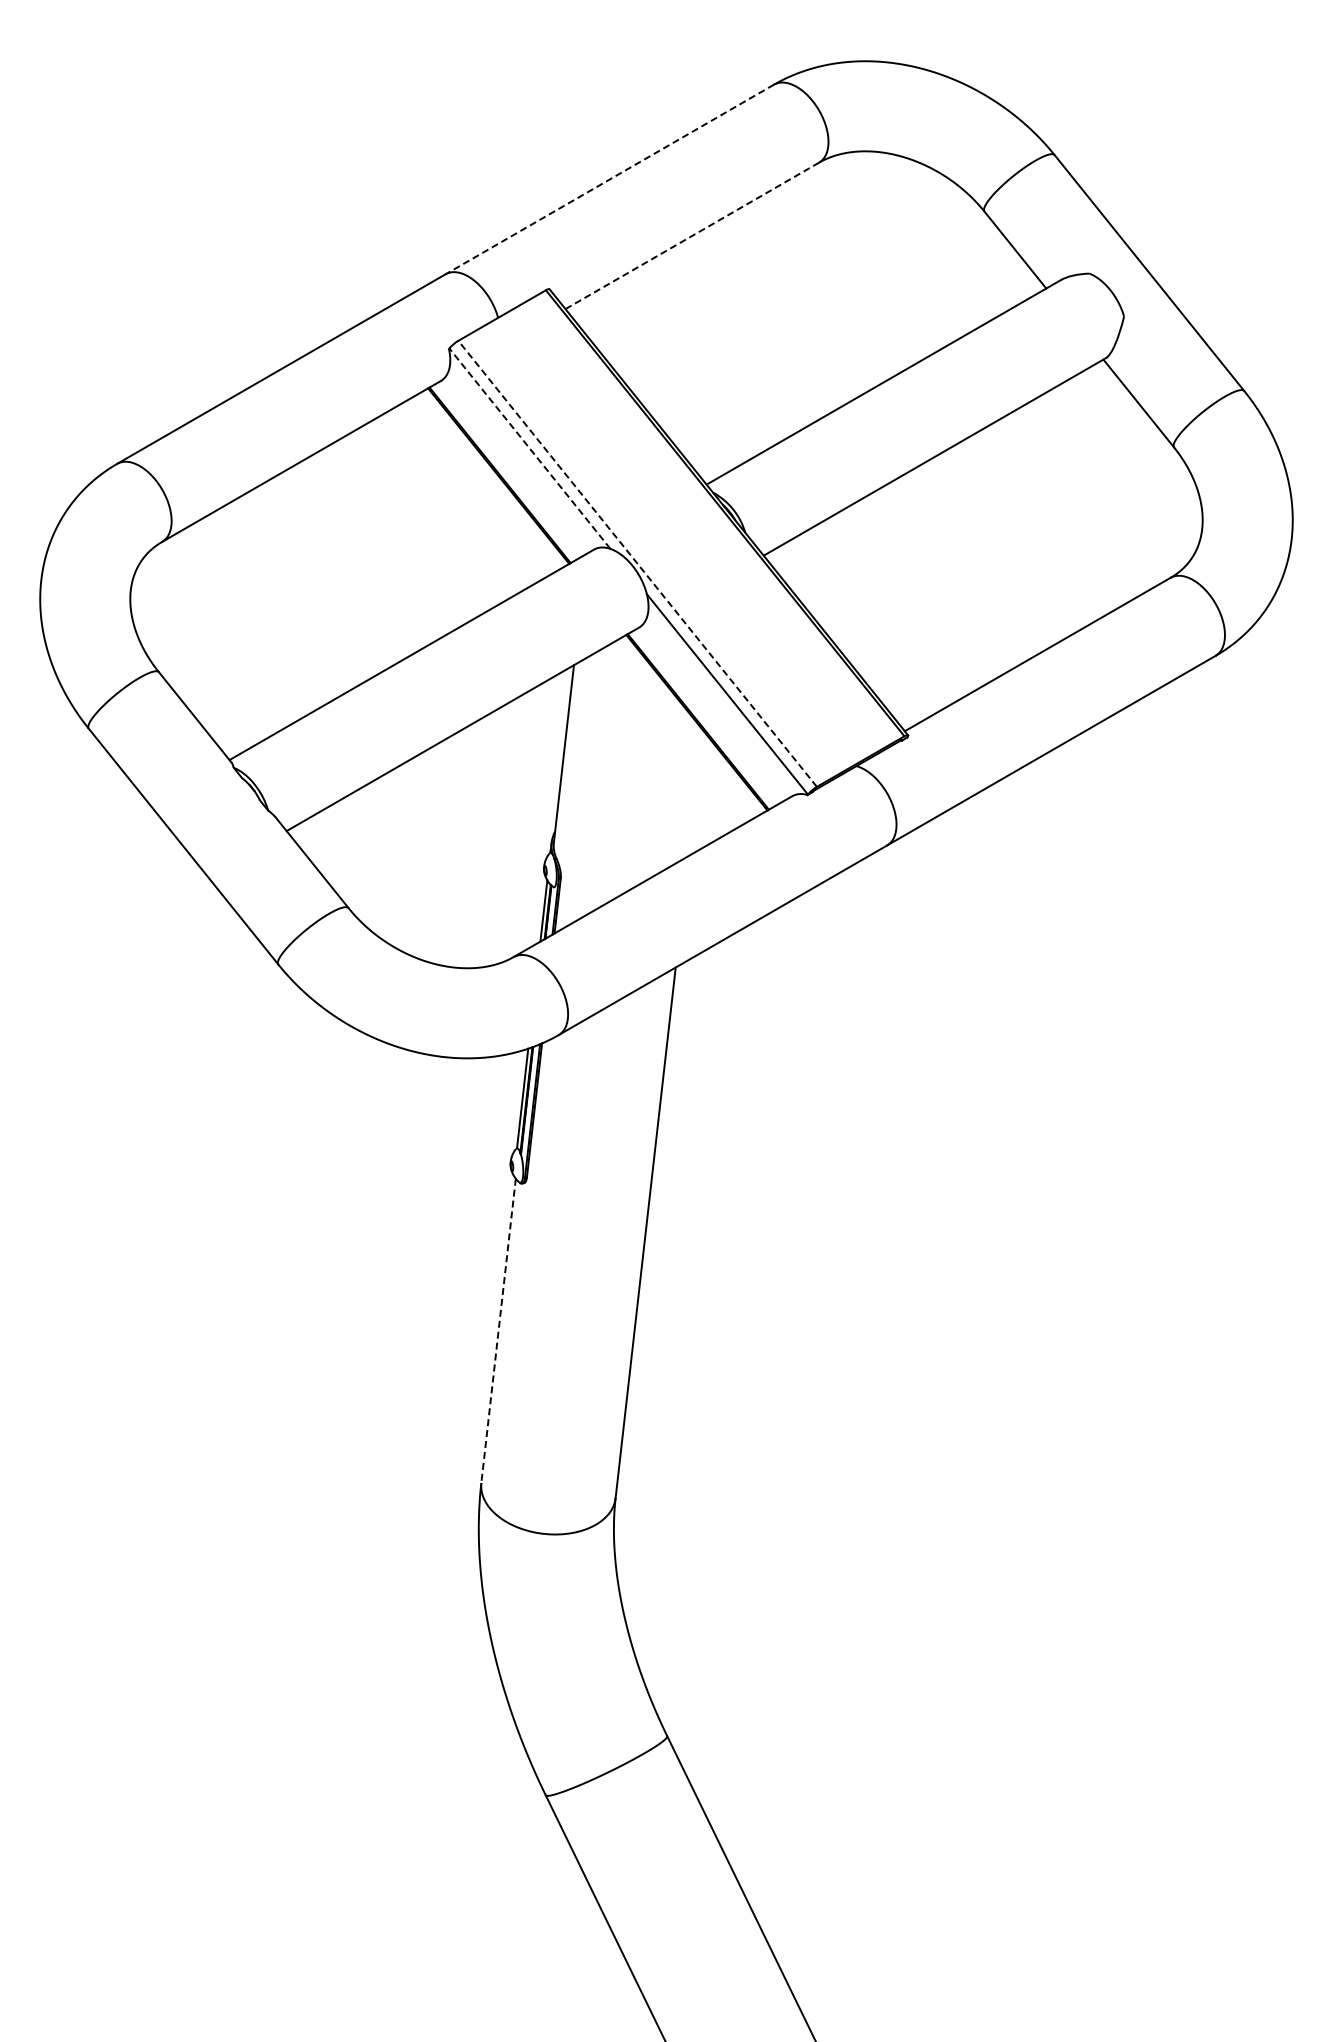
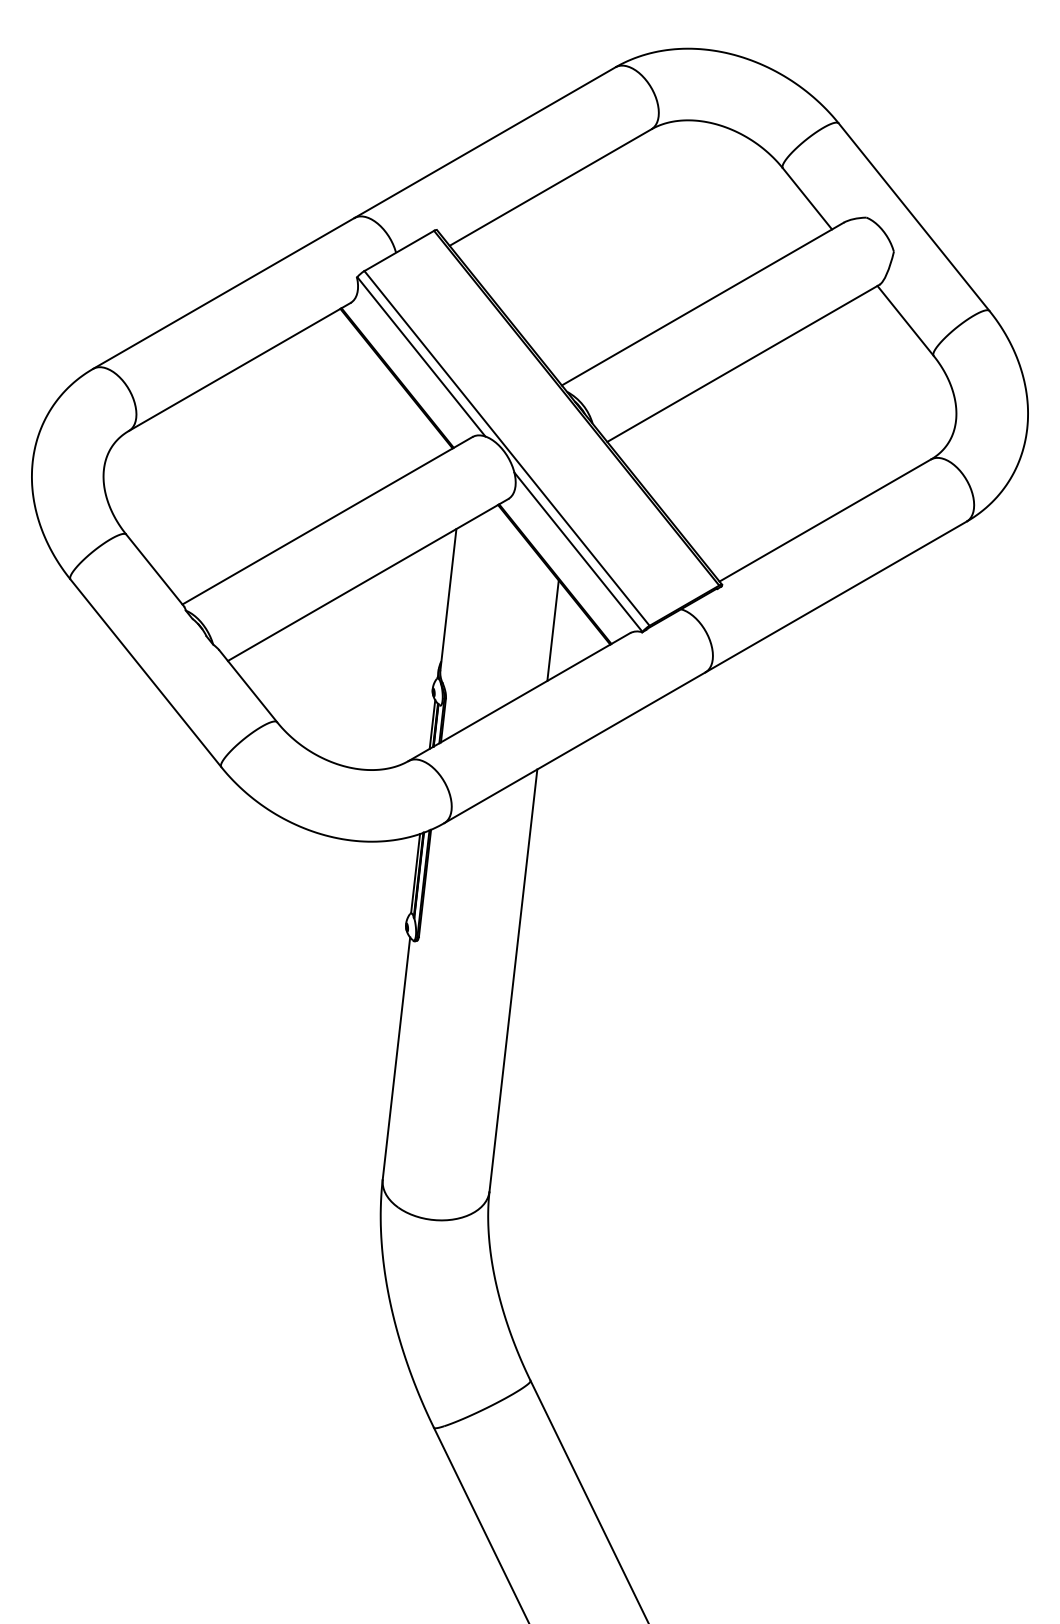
line: (609, 179) -> (484, 142), dashed -> solid
line: (692, 235) -> (550, 187), dashed -> solid
line: (529, 448) -> (421, 356), dashed -> solid
line: (637, 563) -> (506, 448), dashed -> solid
line: (695, 792) -> (553, 630), added
line: (498, 1331) -> (396, 1058), dashed -> solid

